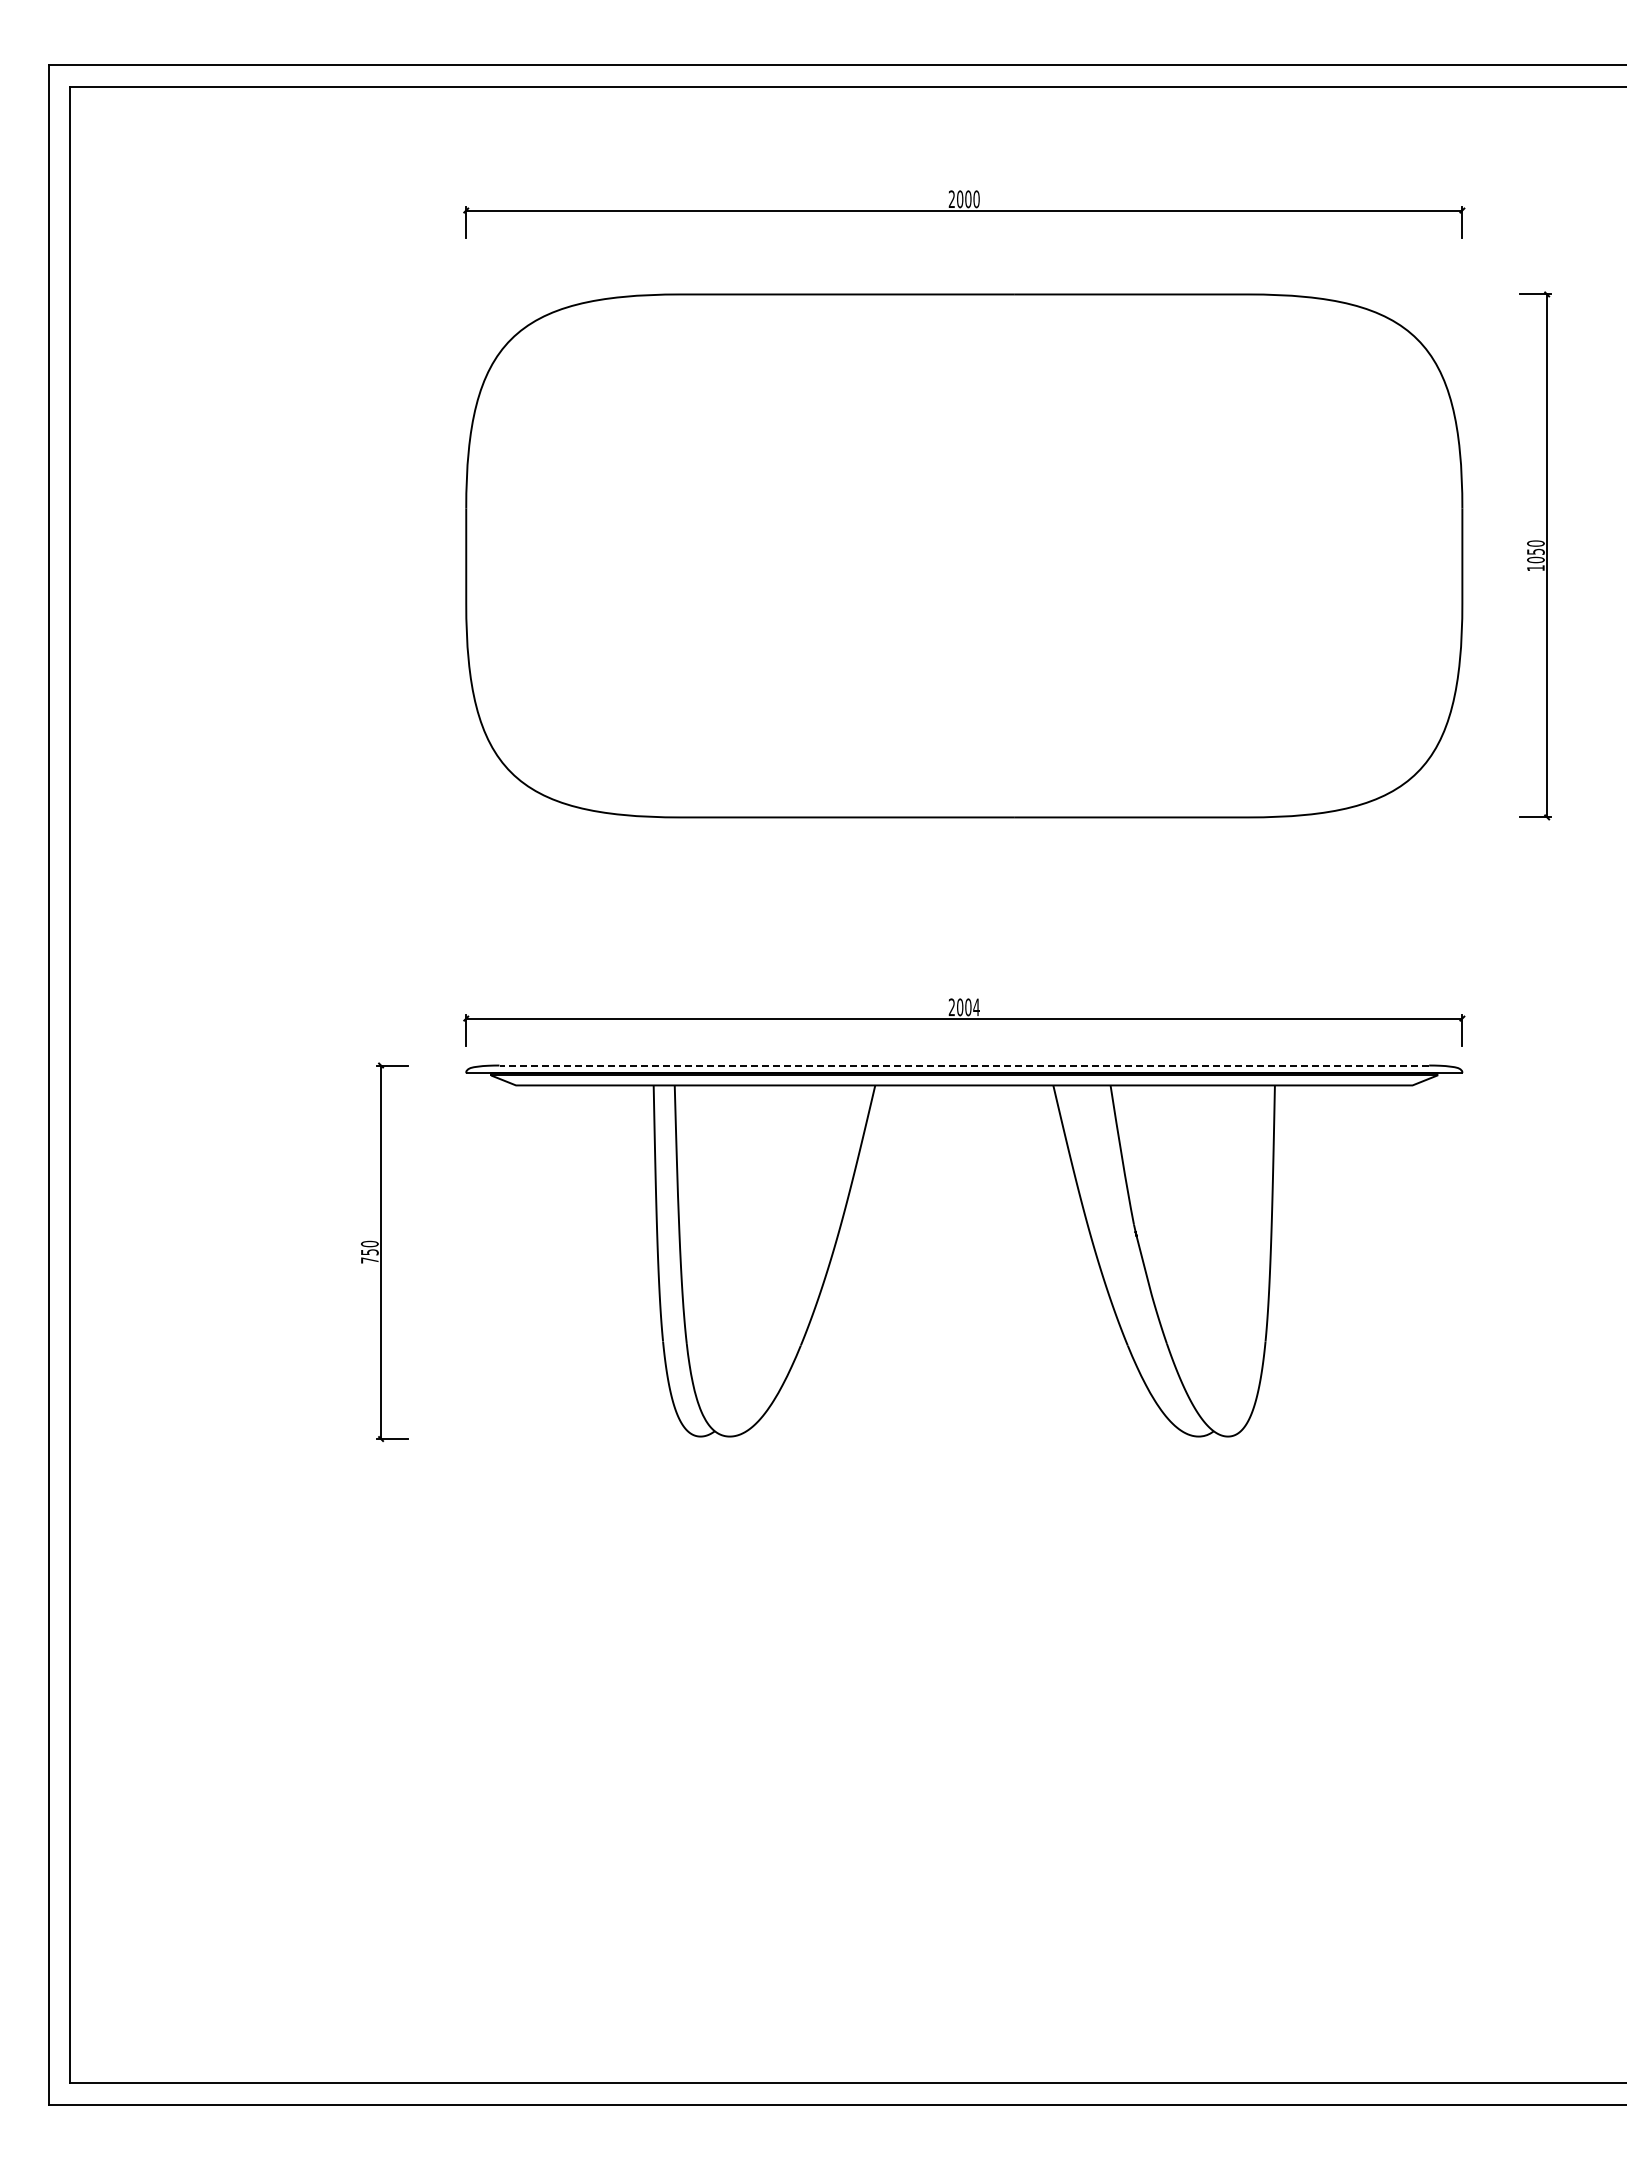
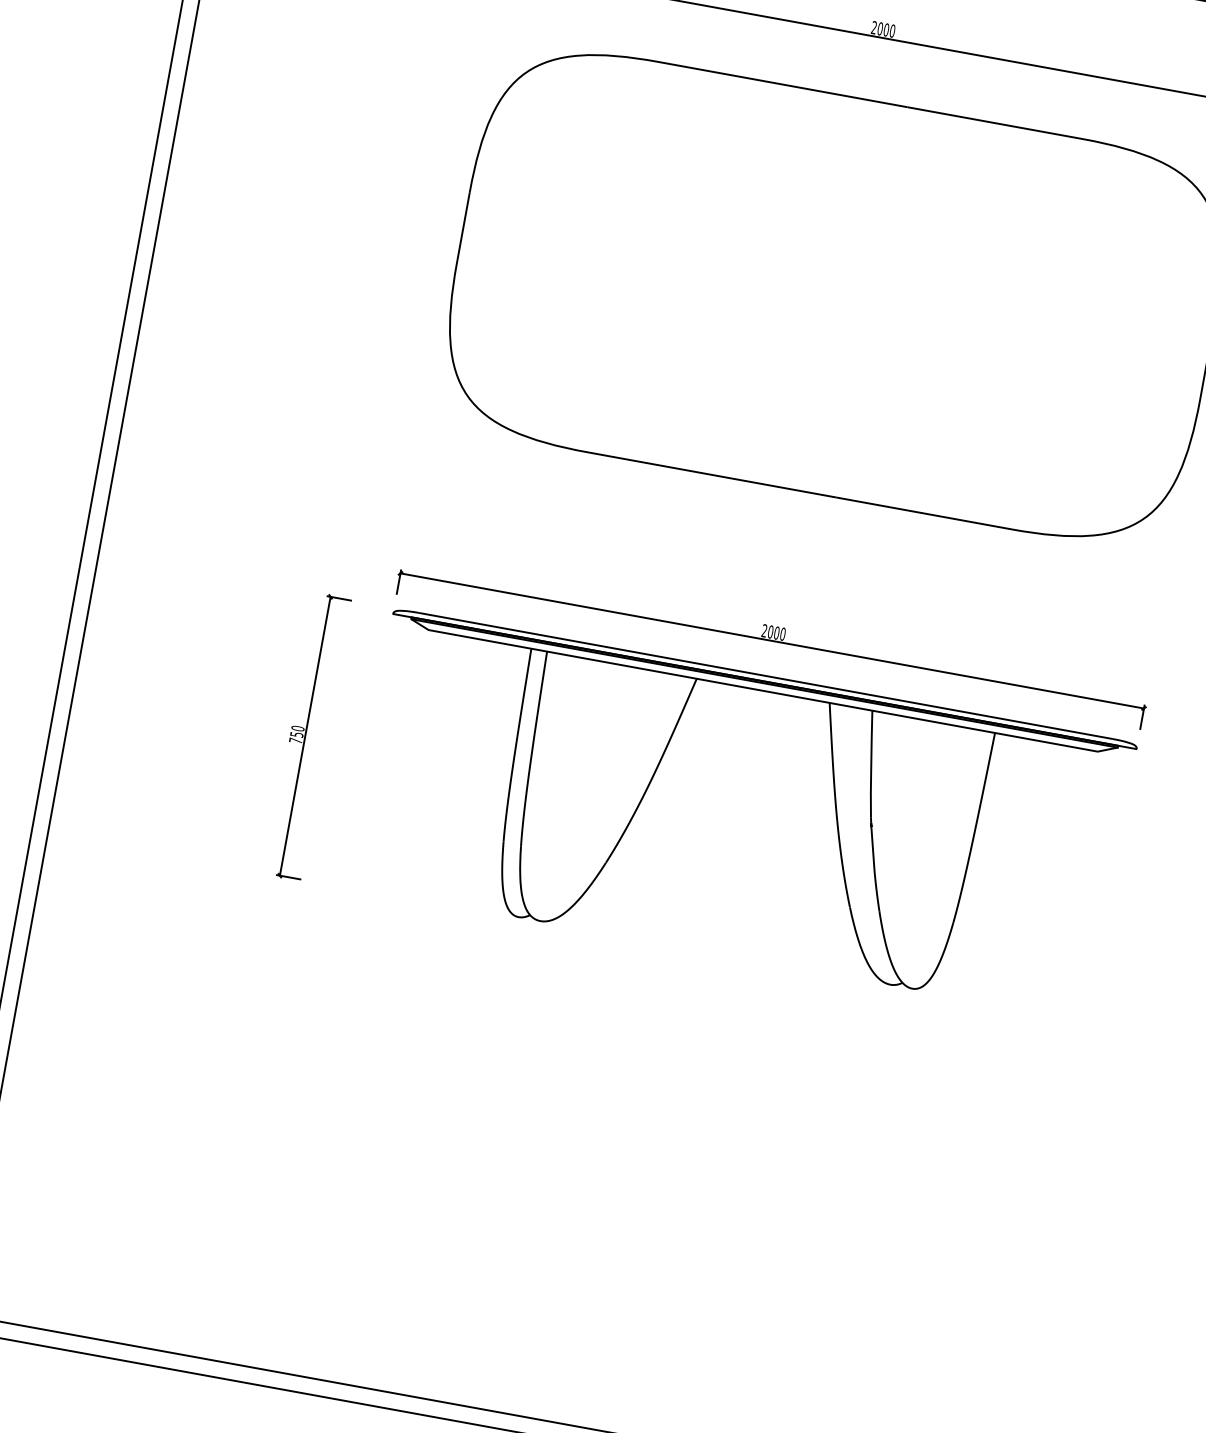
text: (976, 1007) -> (782, 634), 2004 -> 2000
line: (964, 1065) -> (766, 676), dashed -> solid

